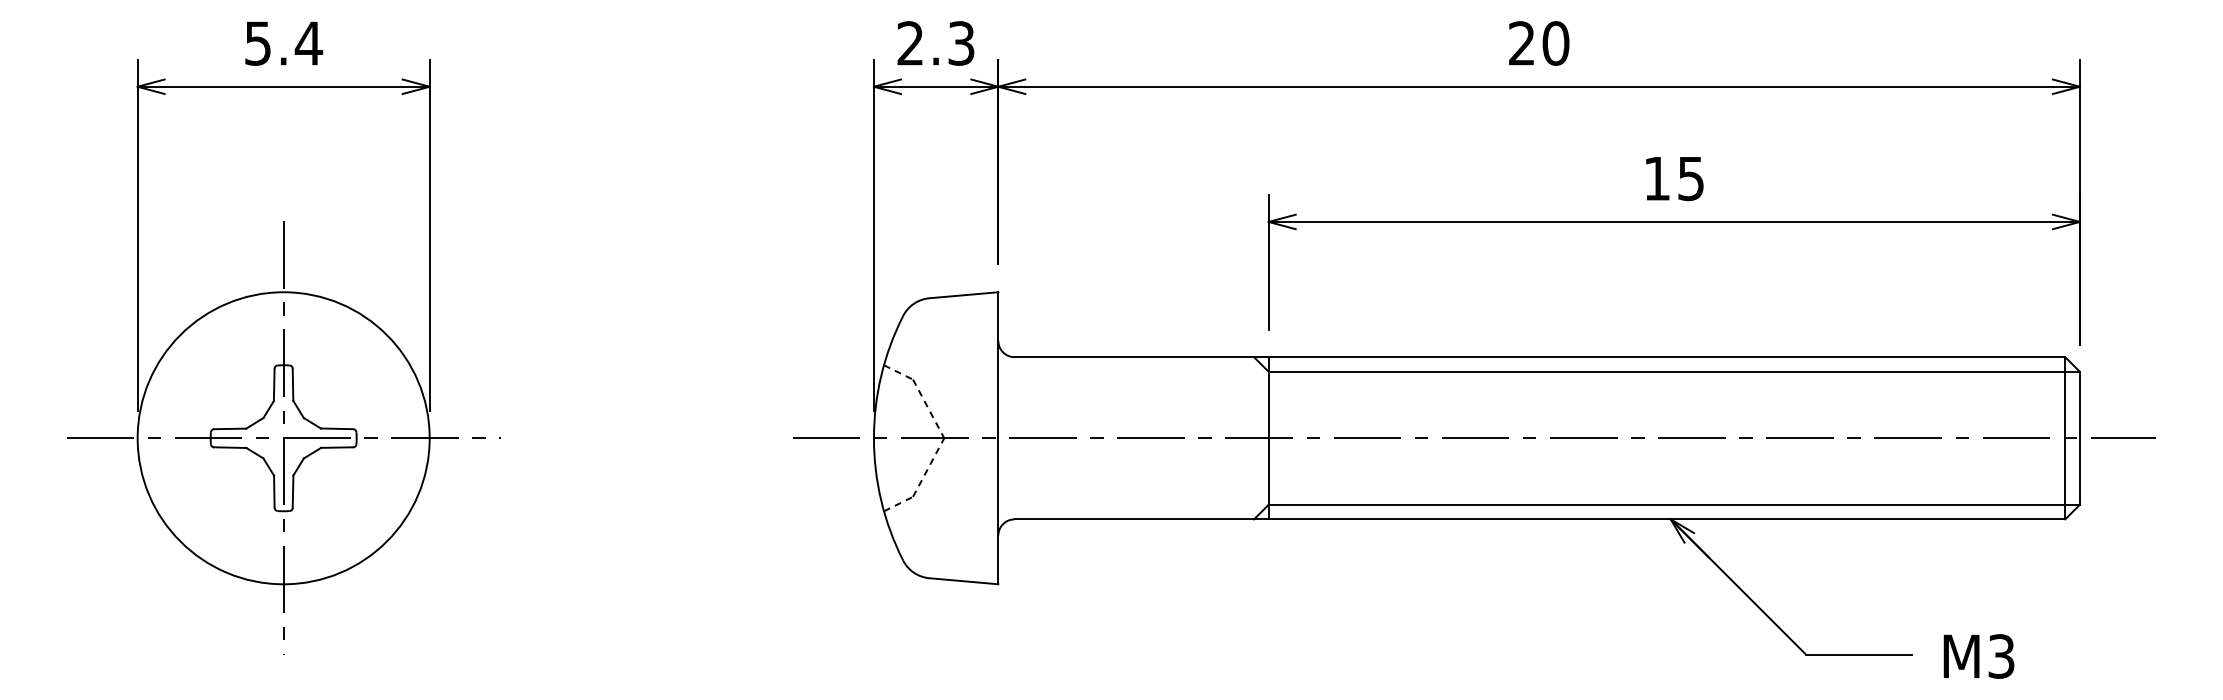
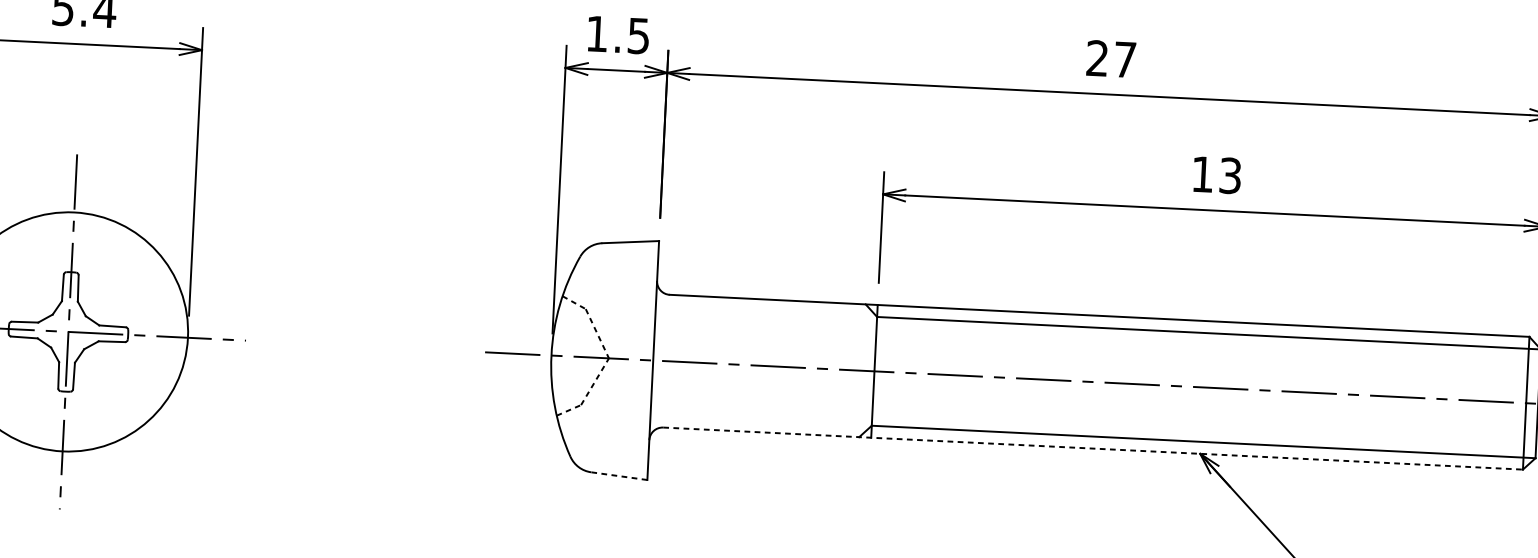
text: (935, 43) -> (617, 35), 2.3 -> 1.5
text: (1555, 43) -> (1124, 59), 20 -> 27
text: (1690, 178) -> (1229, 175), 15 -> 13
line: (1540, 519) -> (1093, 448), solid -> dashed
line: (963, 581) -> (618, 476), solid -> dashed

